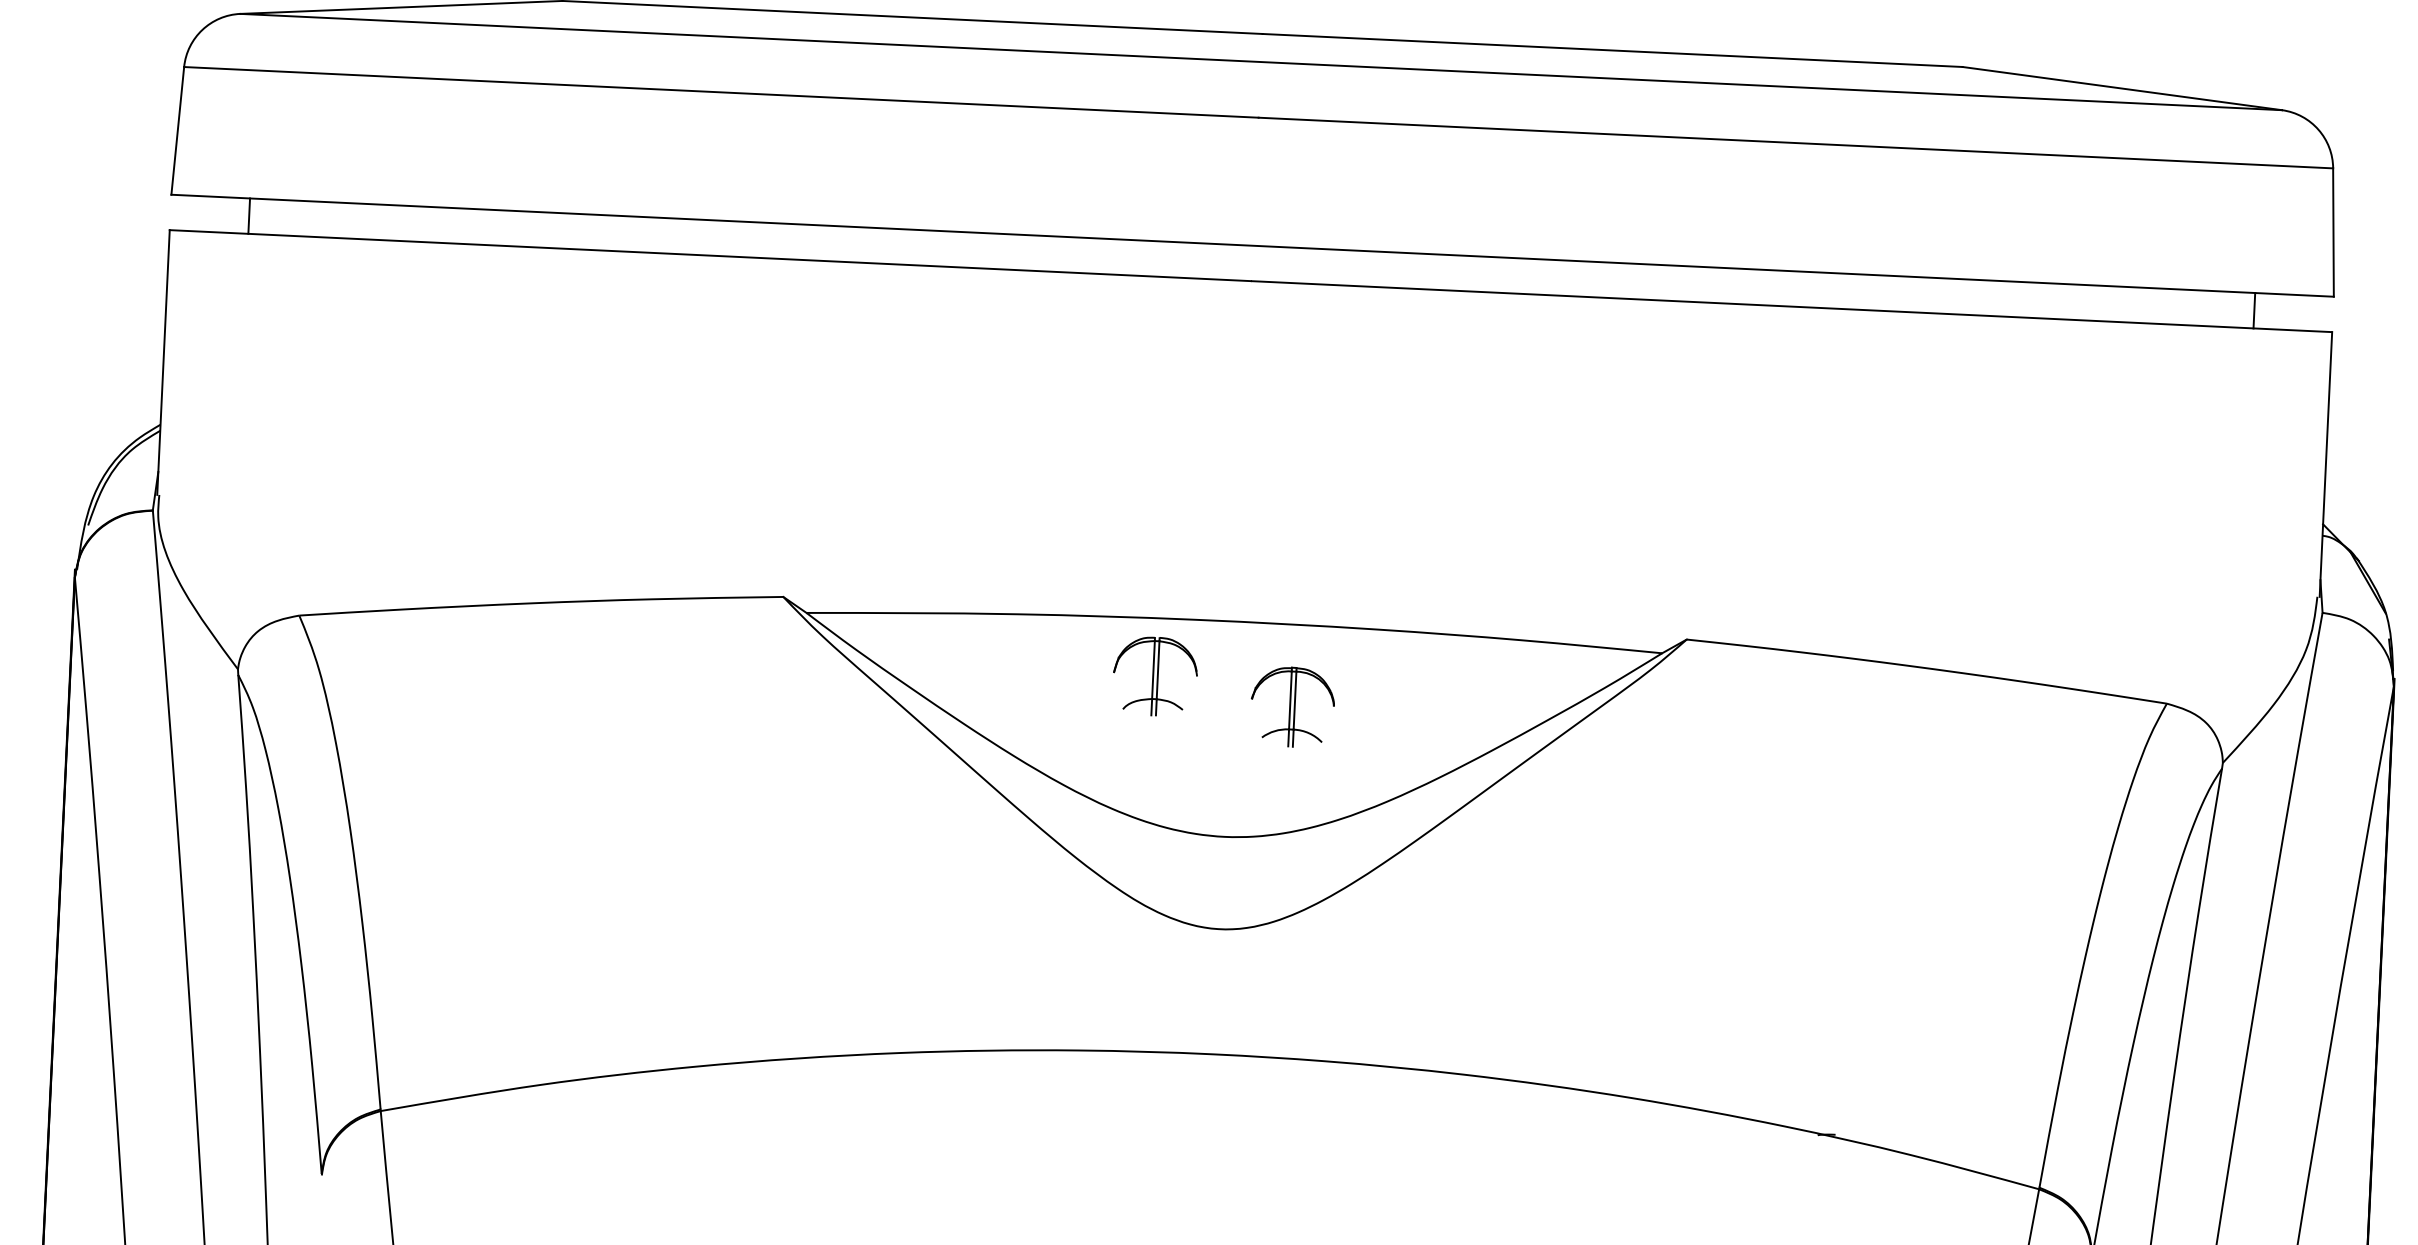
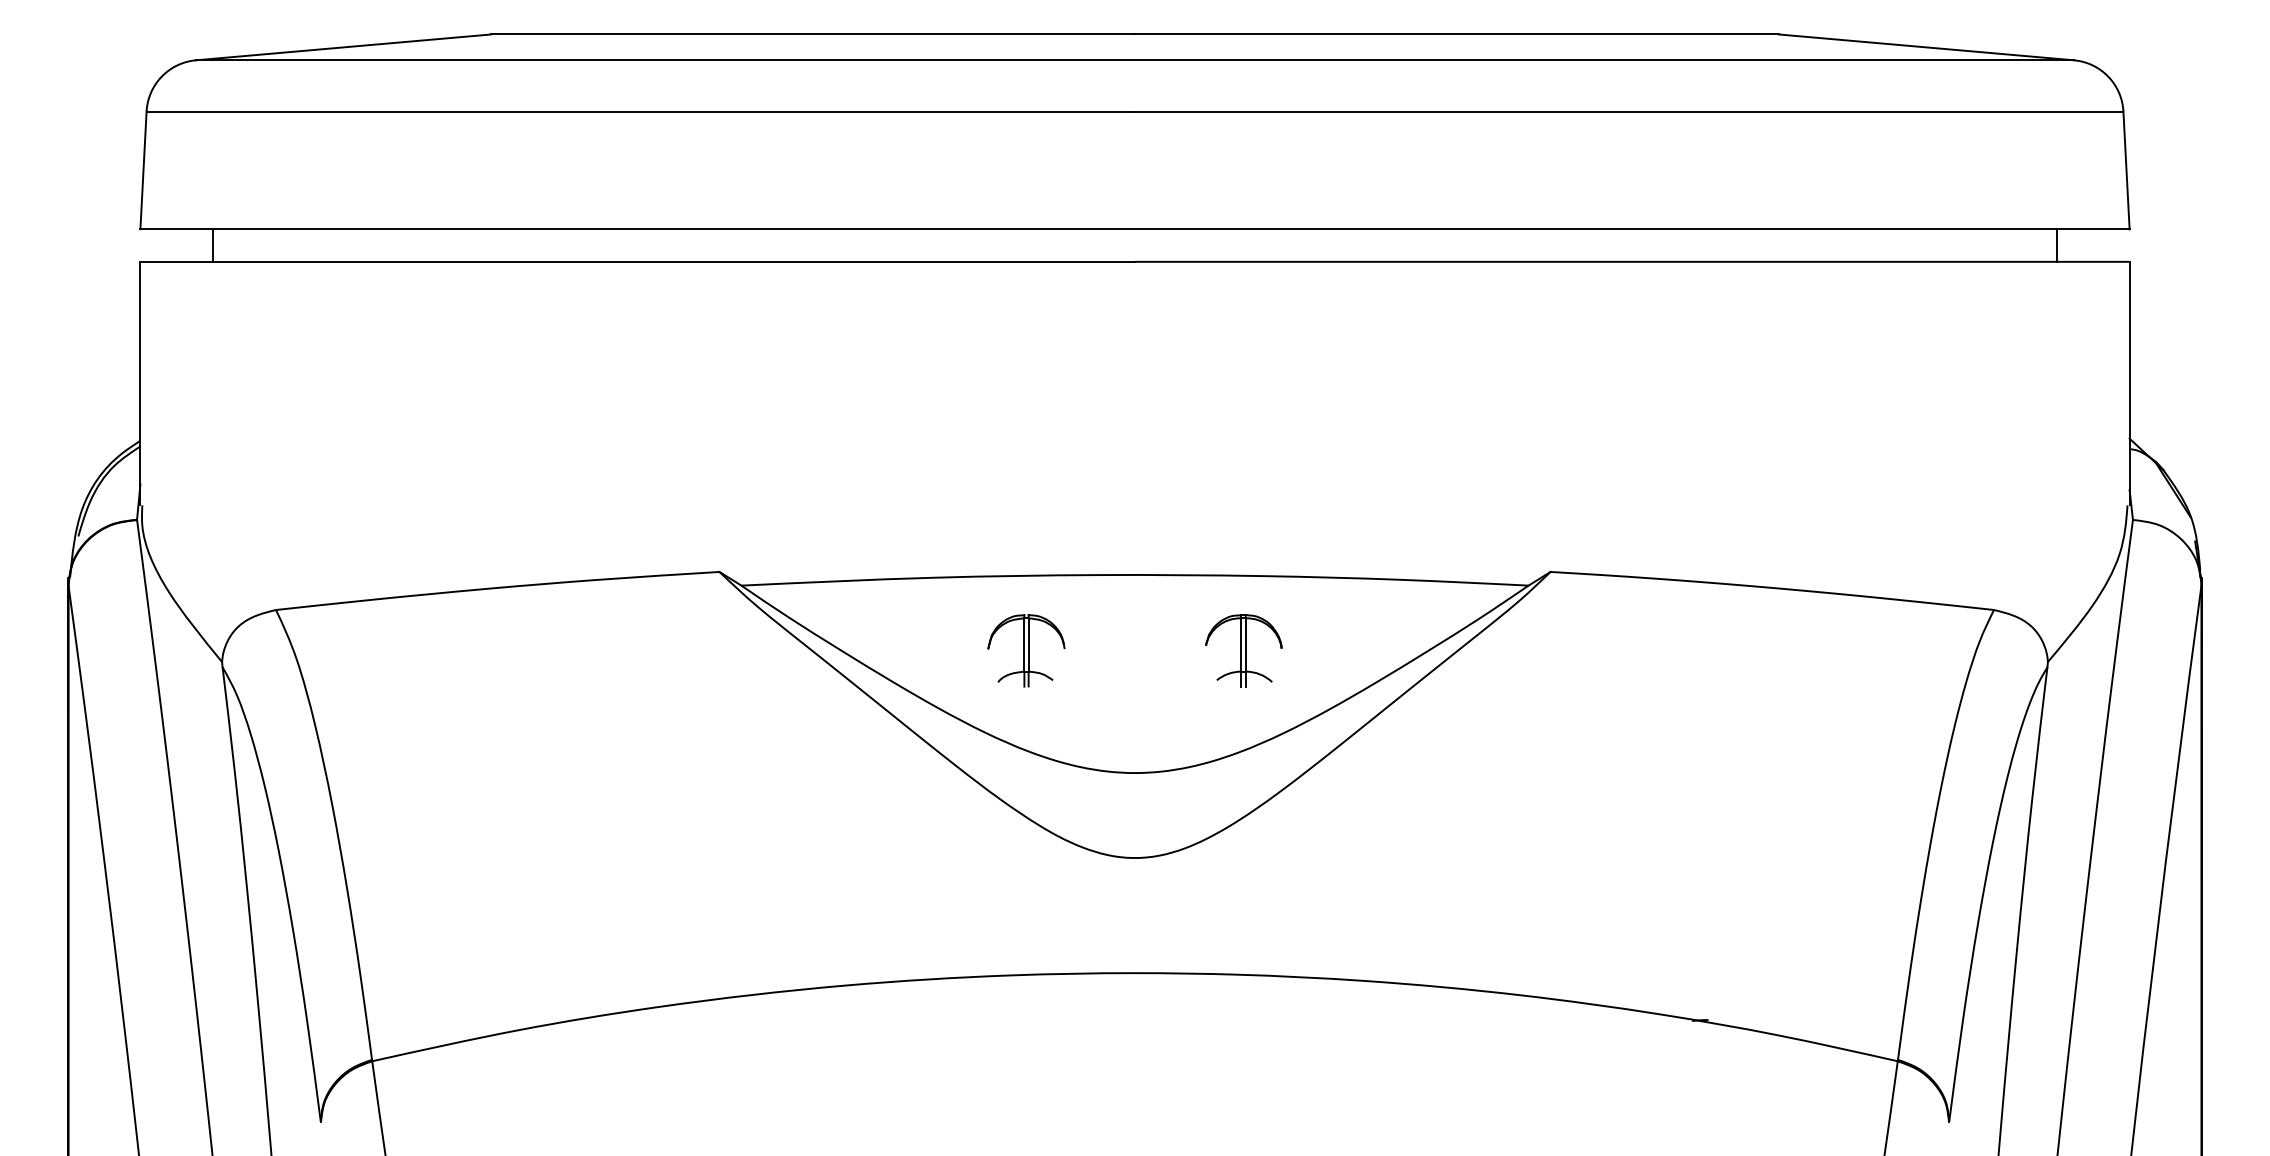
part: (1155, 676) -> (1026, 650), moved
part: (1292, 706) -> (1243, 650), moved

